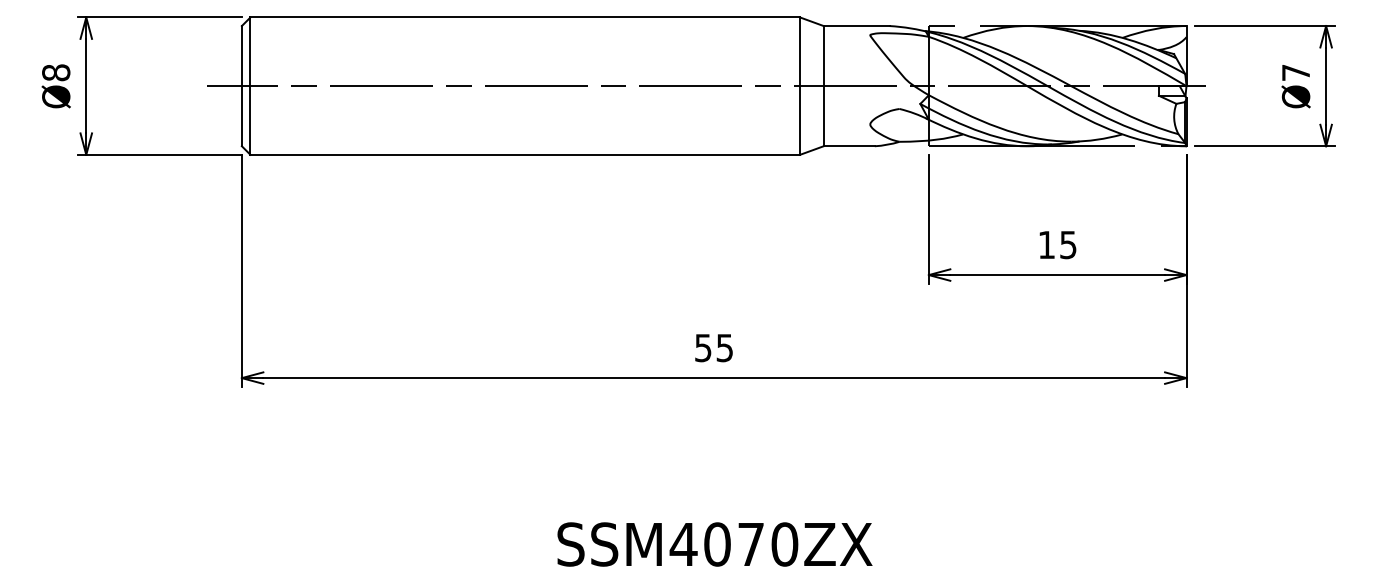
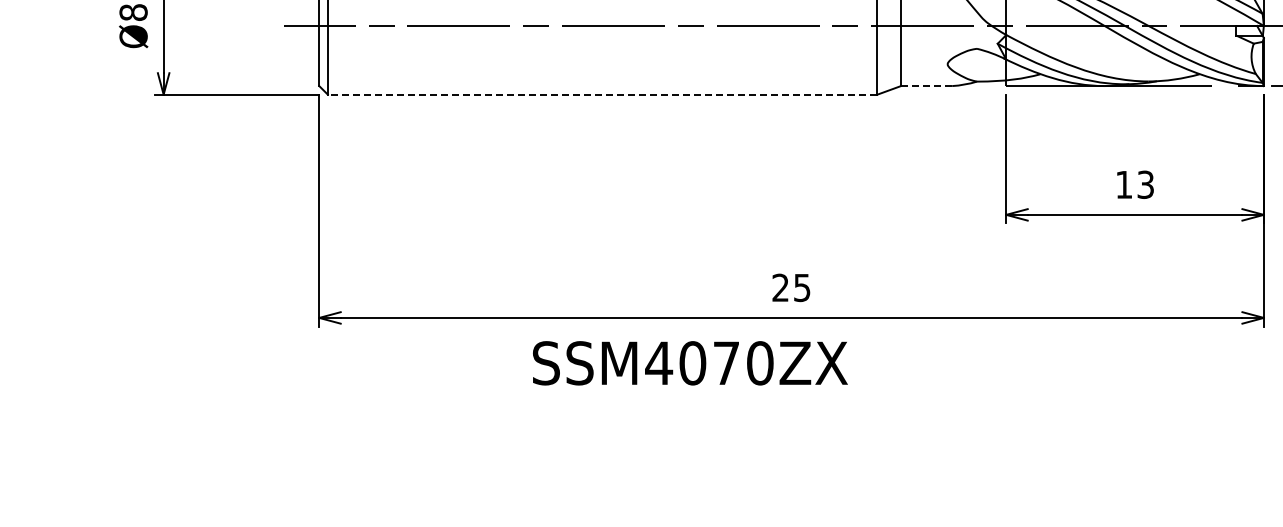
line: (849, 146) -> (926, 86), solid -> dashed
line: (525, 154) -> (602, 94), solid -> dashed
text: (1068, 244) -> (1145, 184), 15 -> 13
text: (703, 347) -> (780, 287), 55 -> 25
text: (714, 544) -> (689, 363), moved

